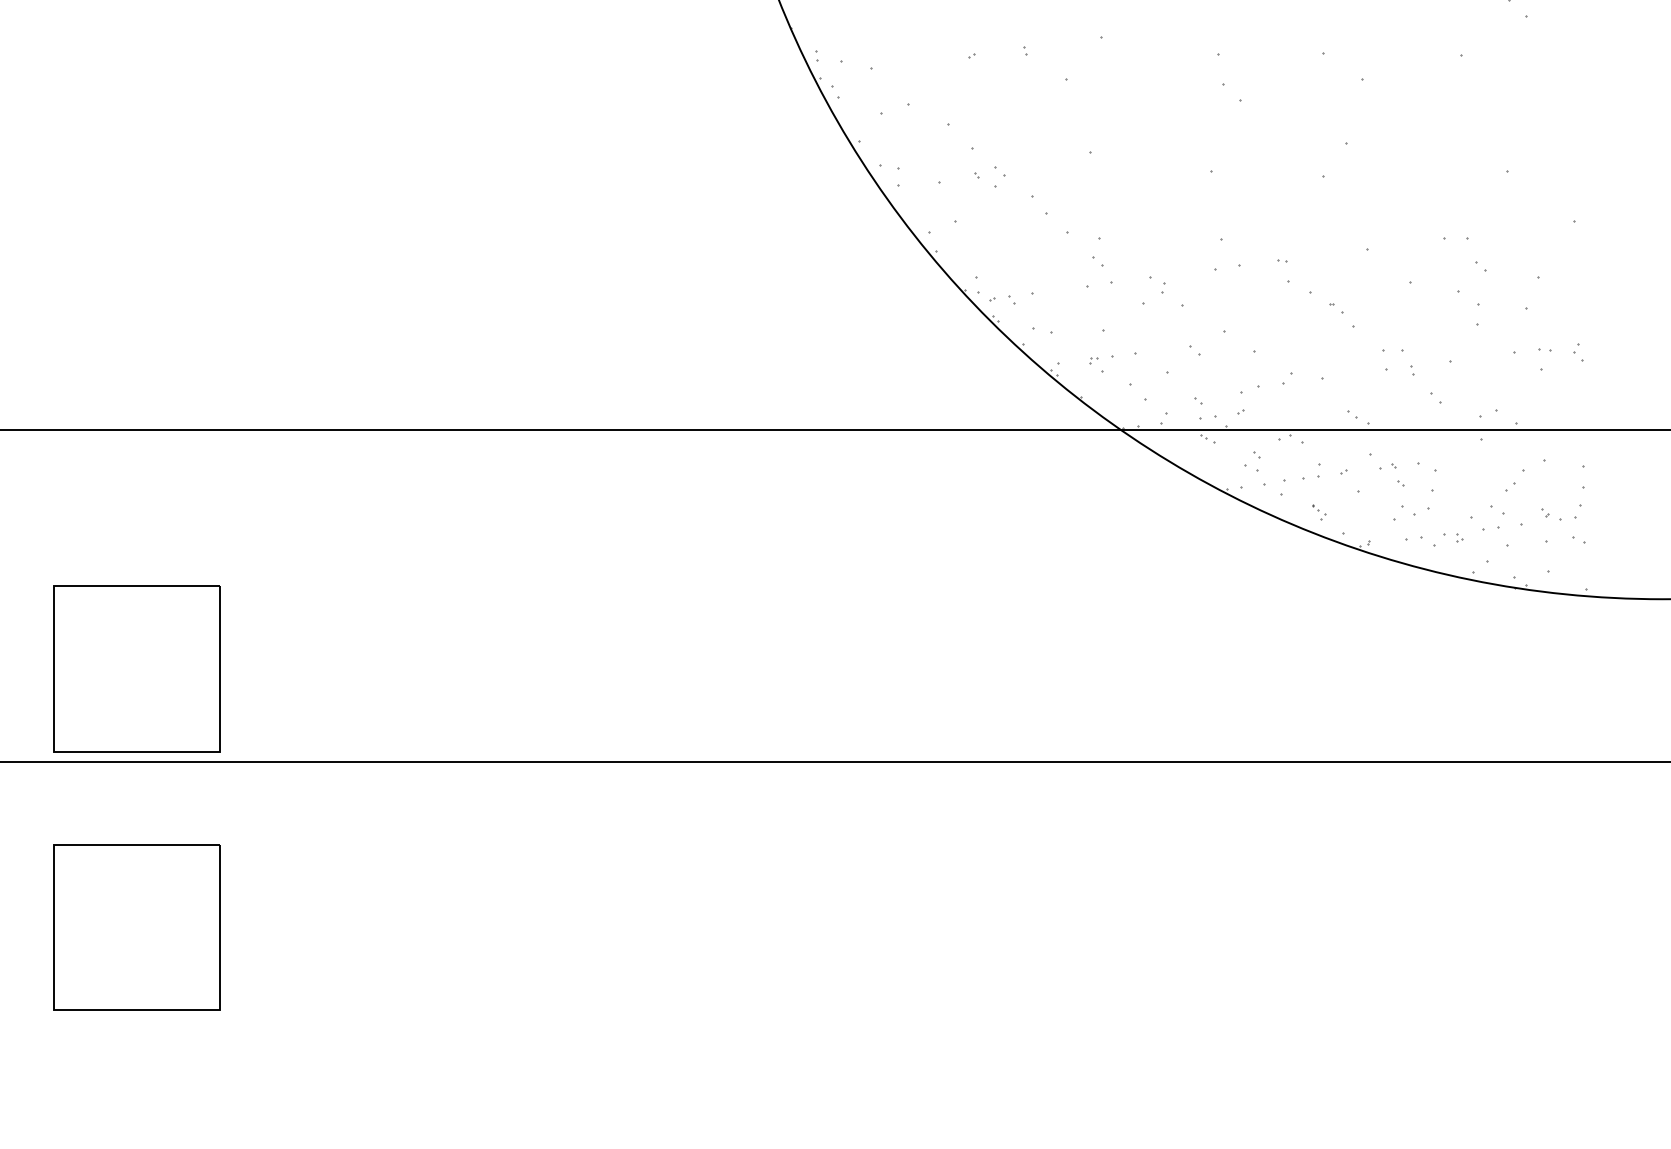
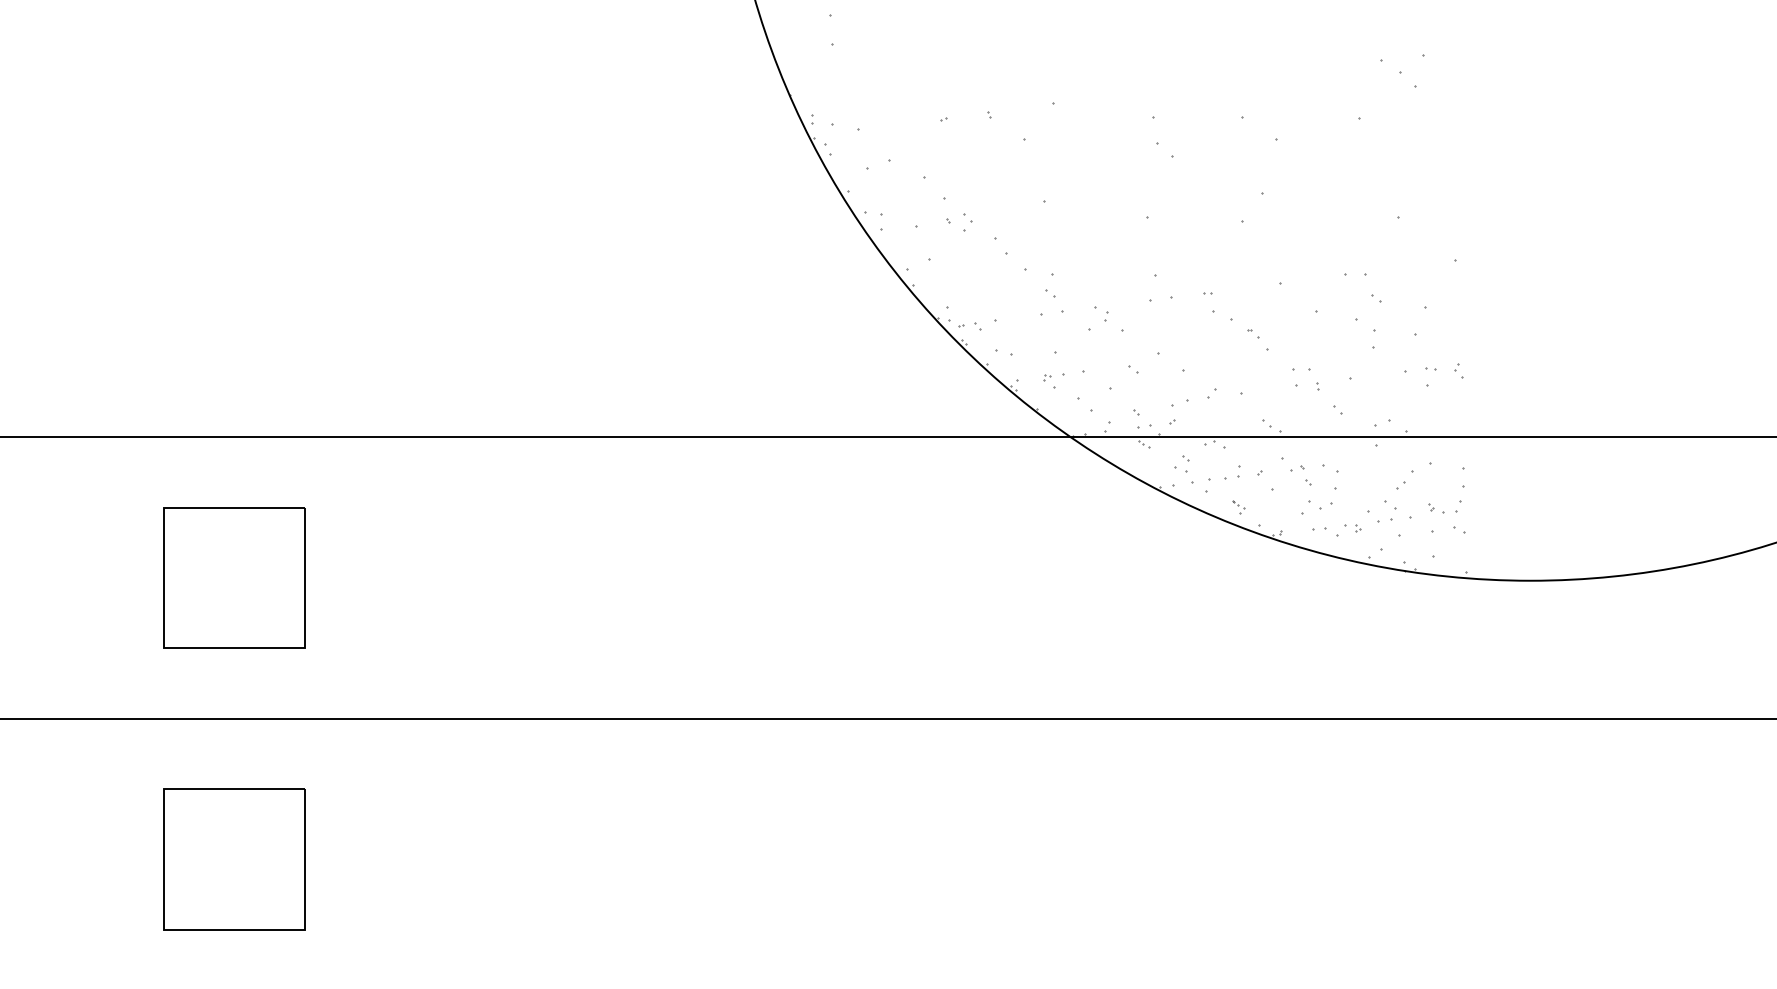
part: (136, 668) -> (234, 577), moved

